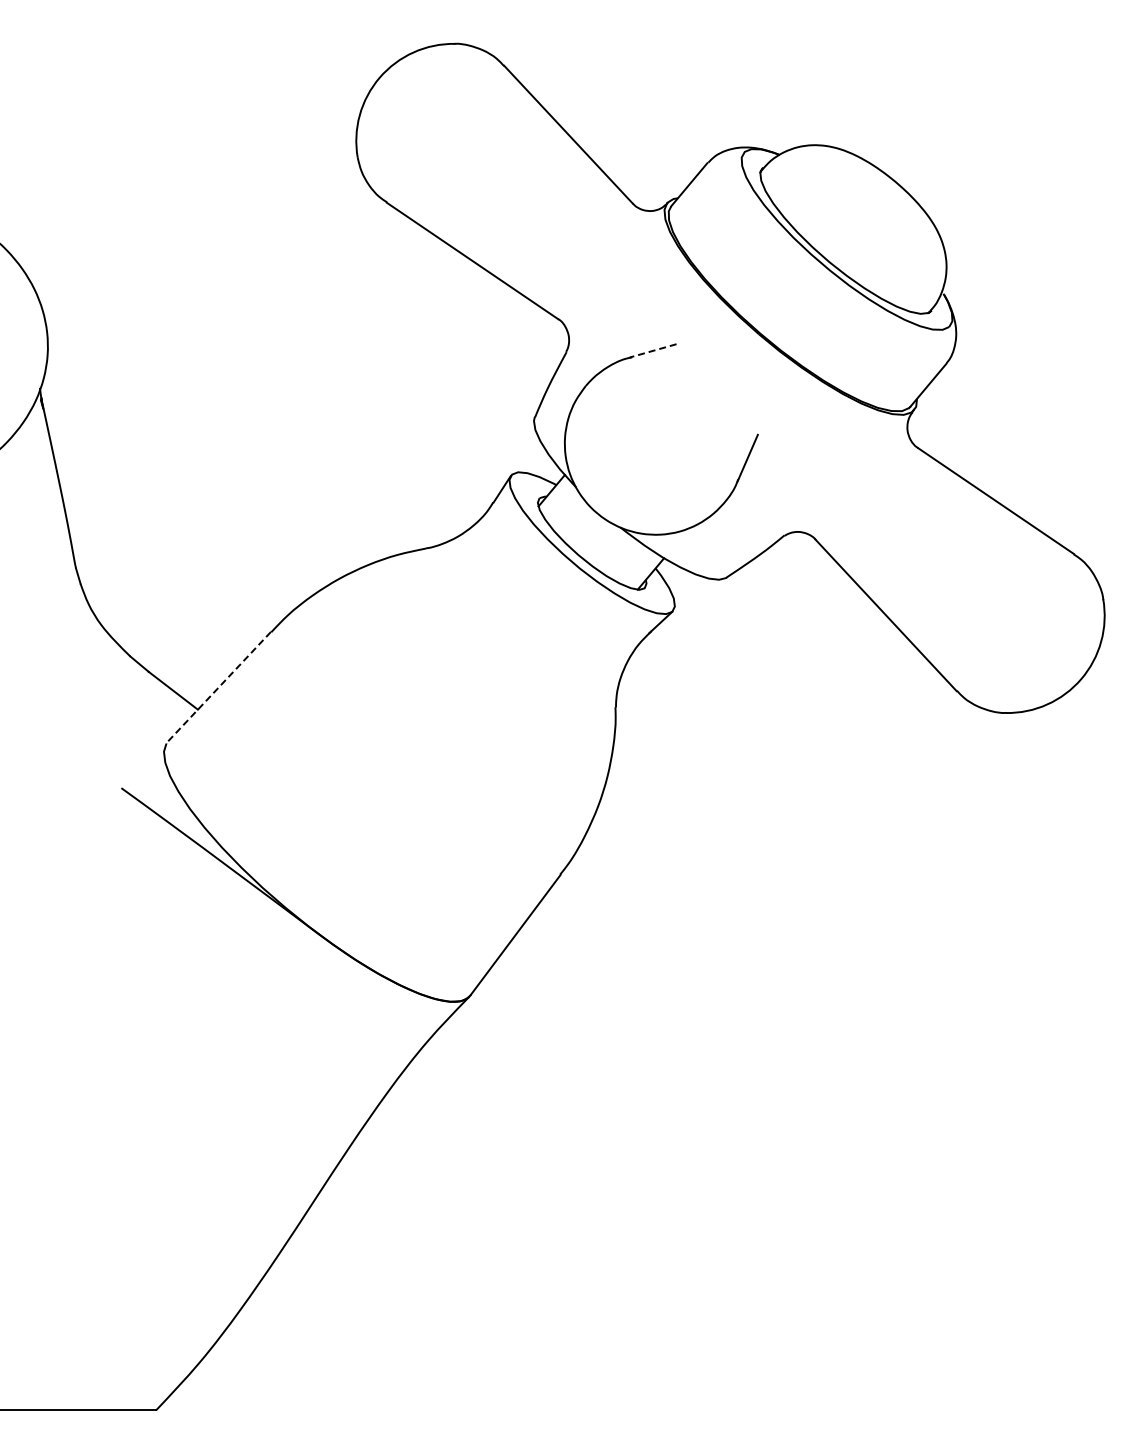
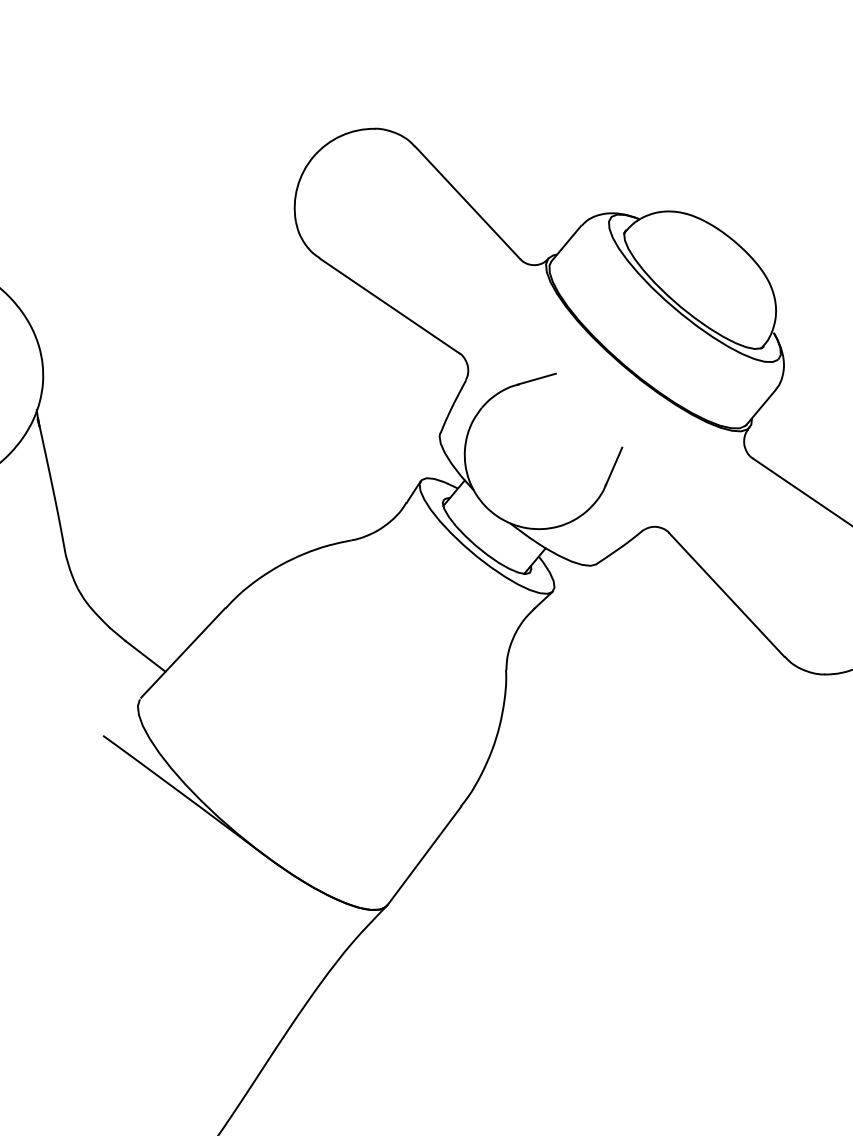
line: (652, 351) -> (536, 379), dashed -> solid
line: (219, 687) -> (183, 653), dashed -> solid

